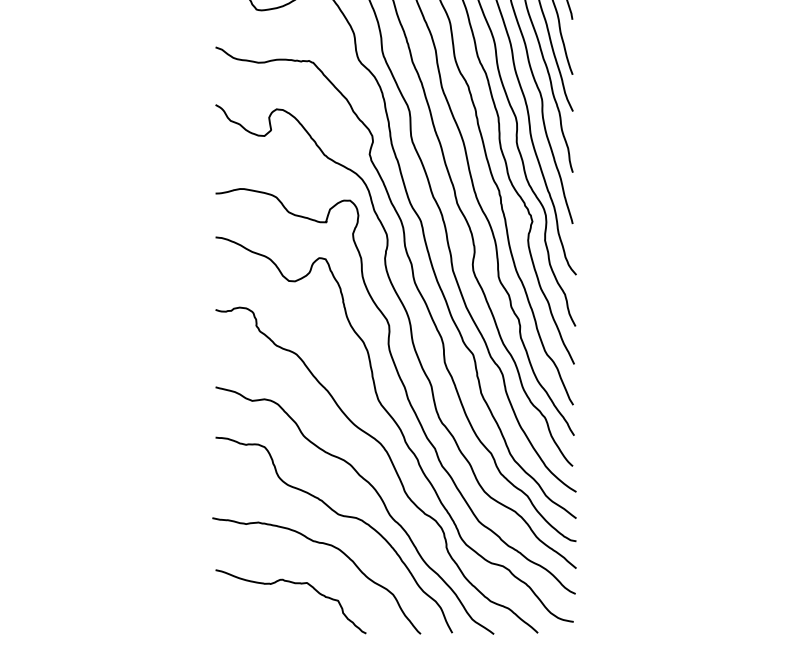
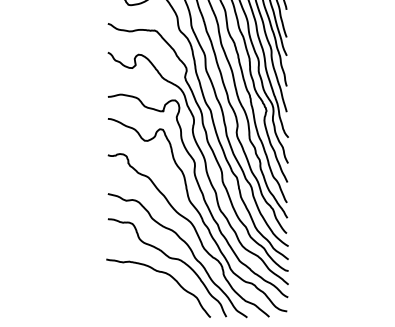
curve: (290, 584) -> (145, 292), removed

